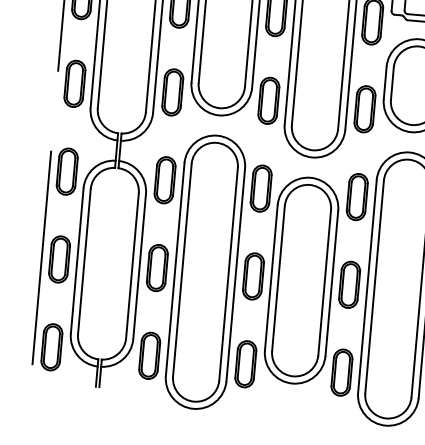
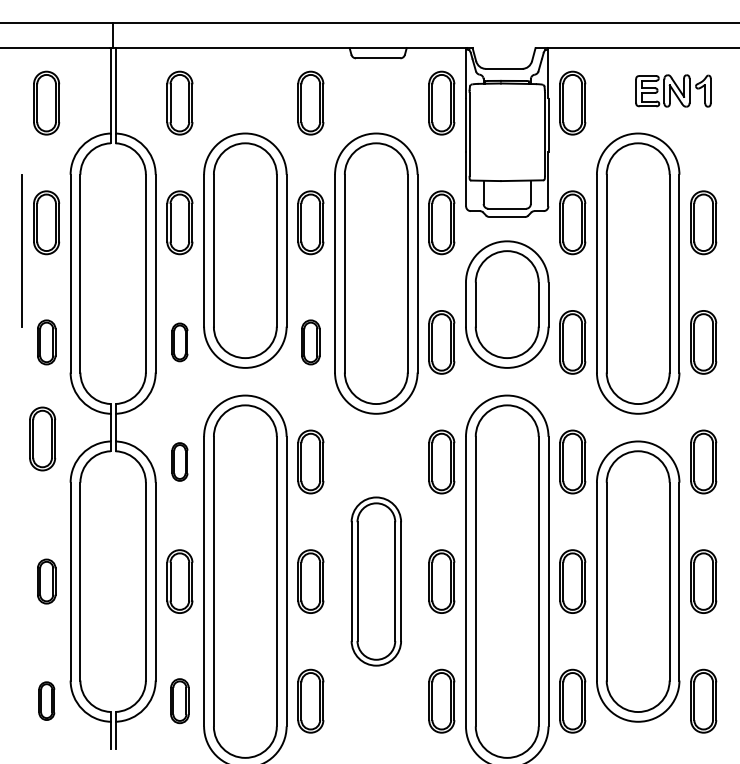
part: (74, 83) -> (46, 342), size x0.7
part: (172, 92) -> (179, 342), size x0.6
part: (268, 100) -> (310, 342), size x0.7
part: (67, 171) -> (42, 438), moved
part: (164, 179) -> (179, 461), size x0.6
line: (41, 257) -> (22, 581), removed
part: (59, 259) -> (46, 581), size x0.7
part: (301, 280) -> (376, 581), size x0.6
part: (51, 346) -> (46, 700), size x0.6
part: (149, 355) -> (179, 700), size x0.7

